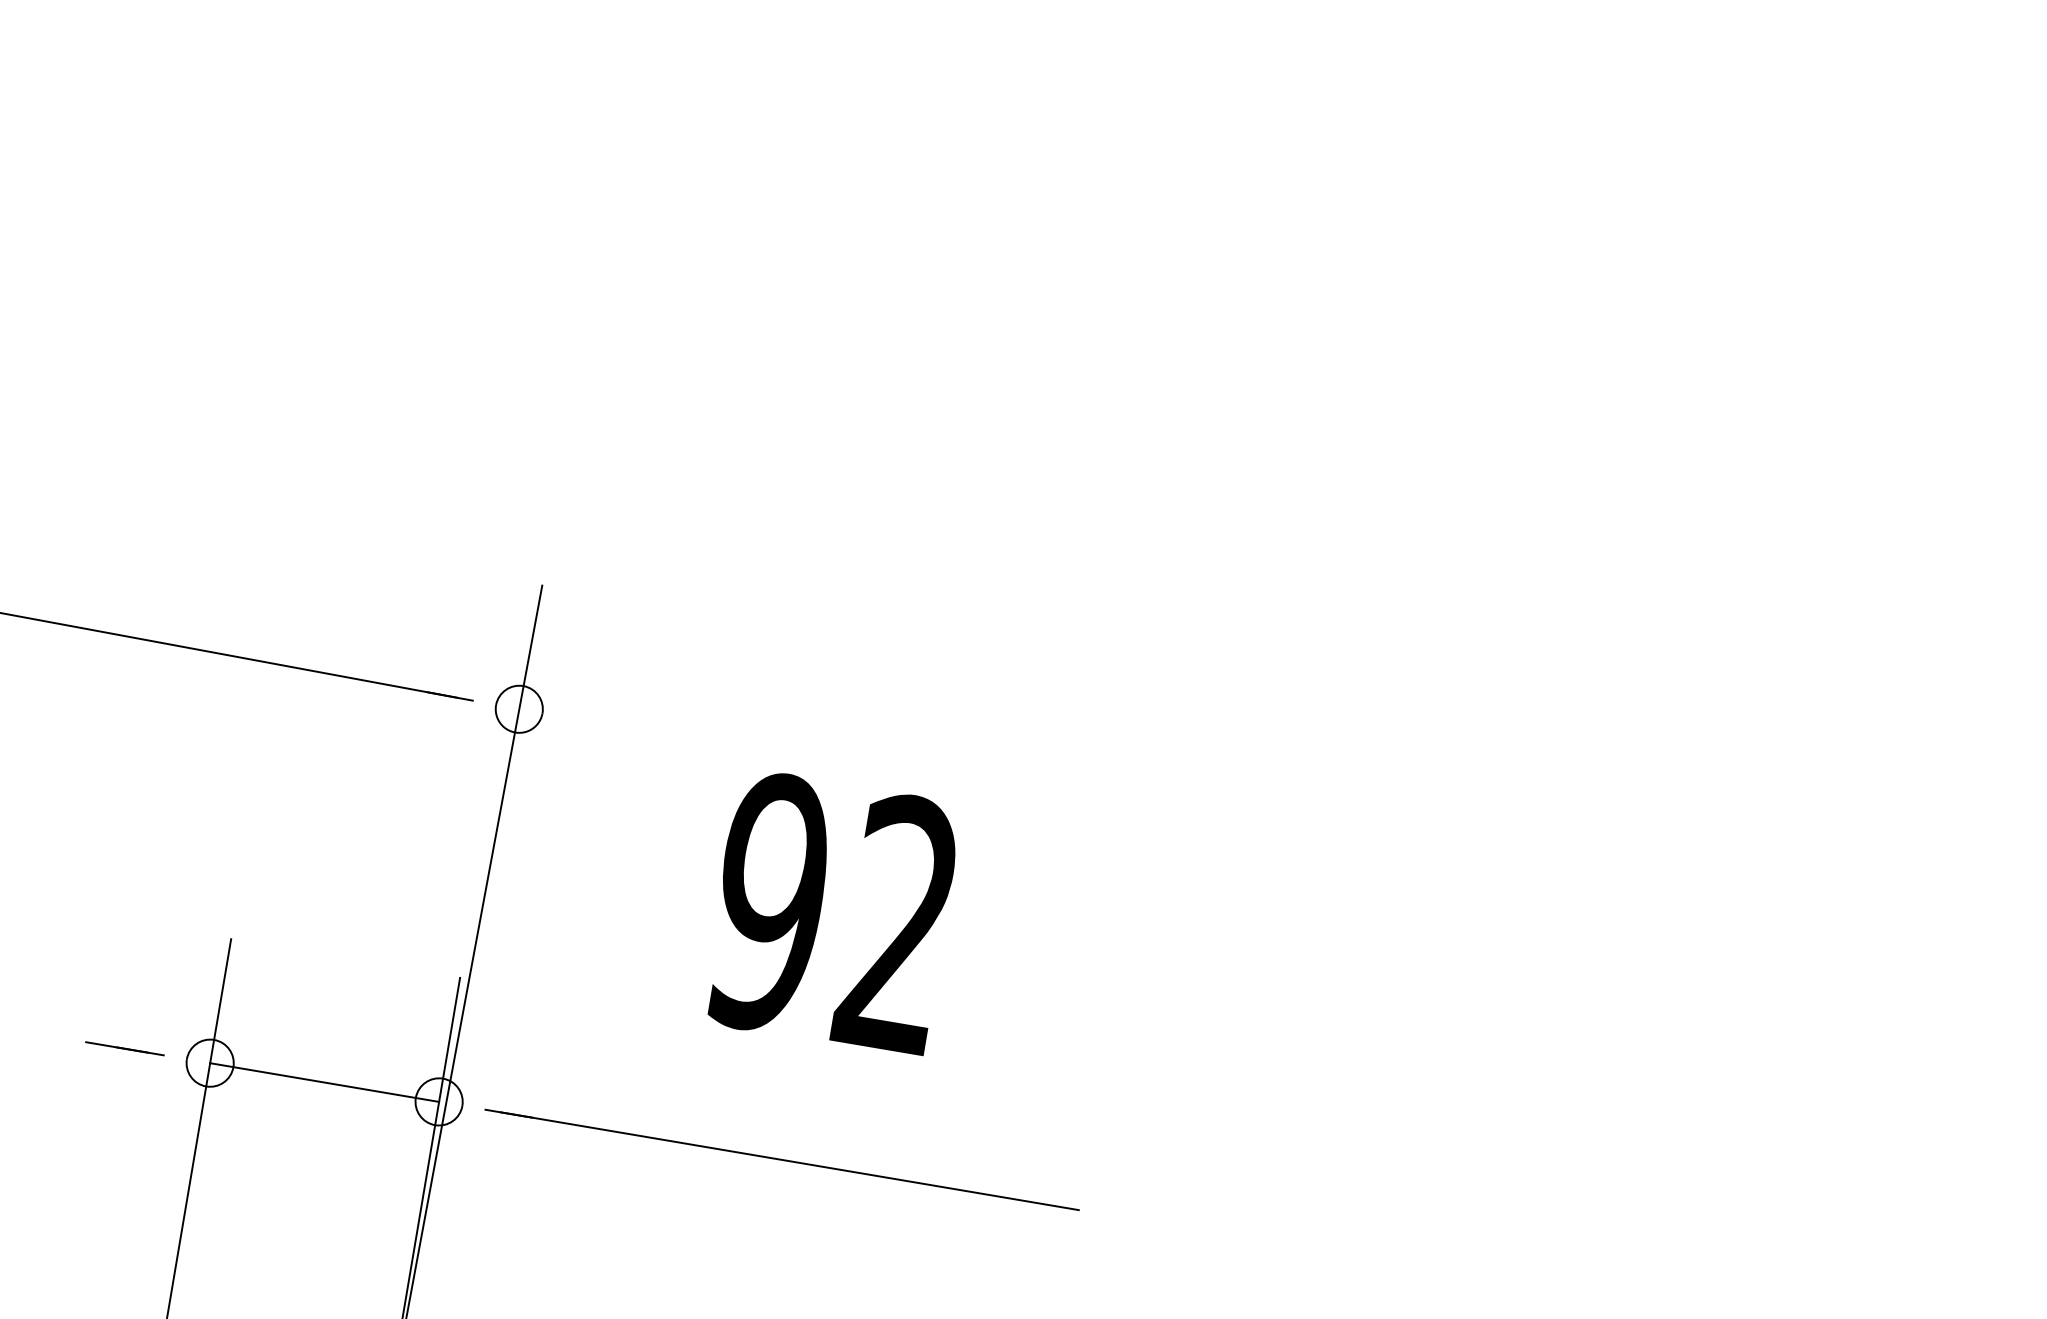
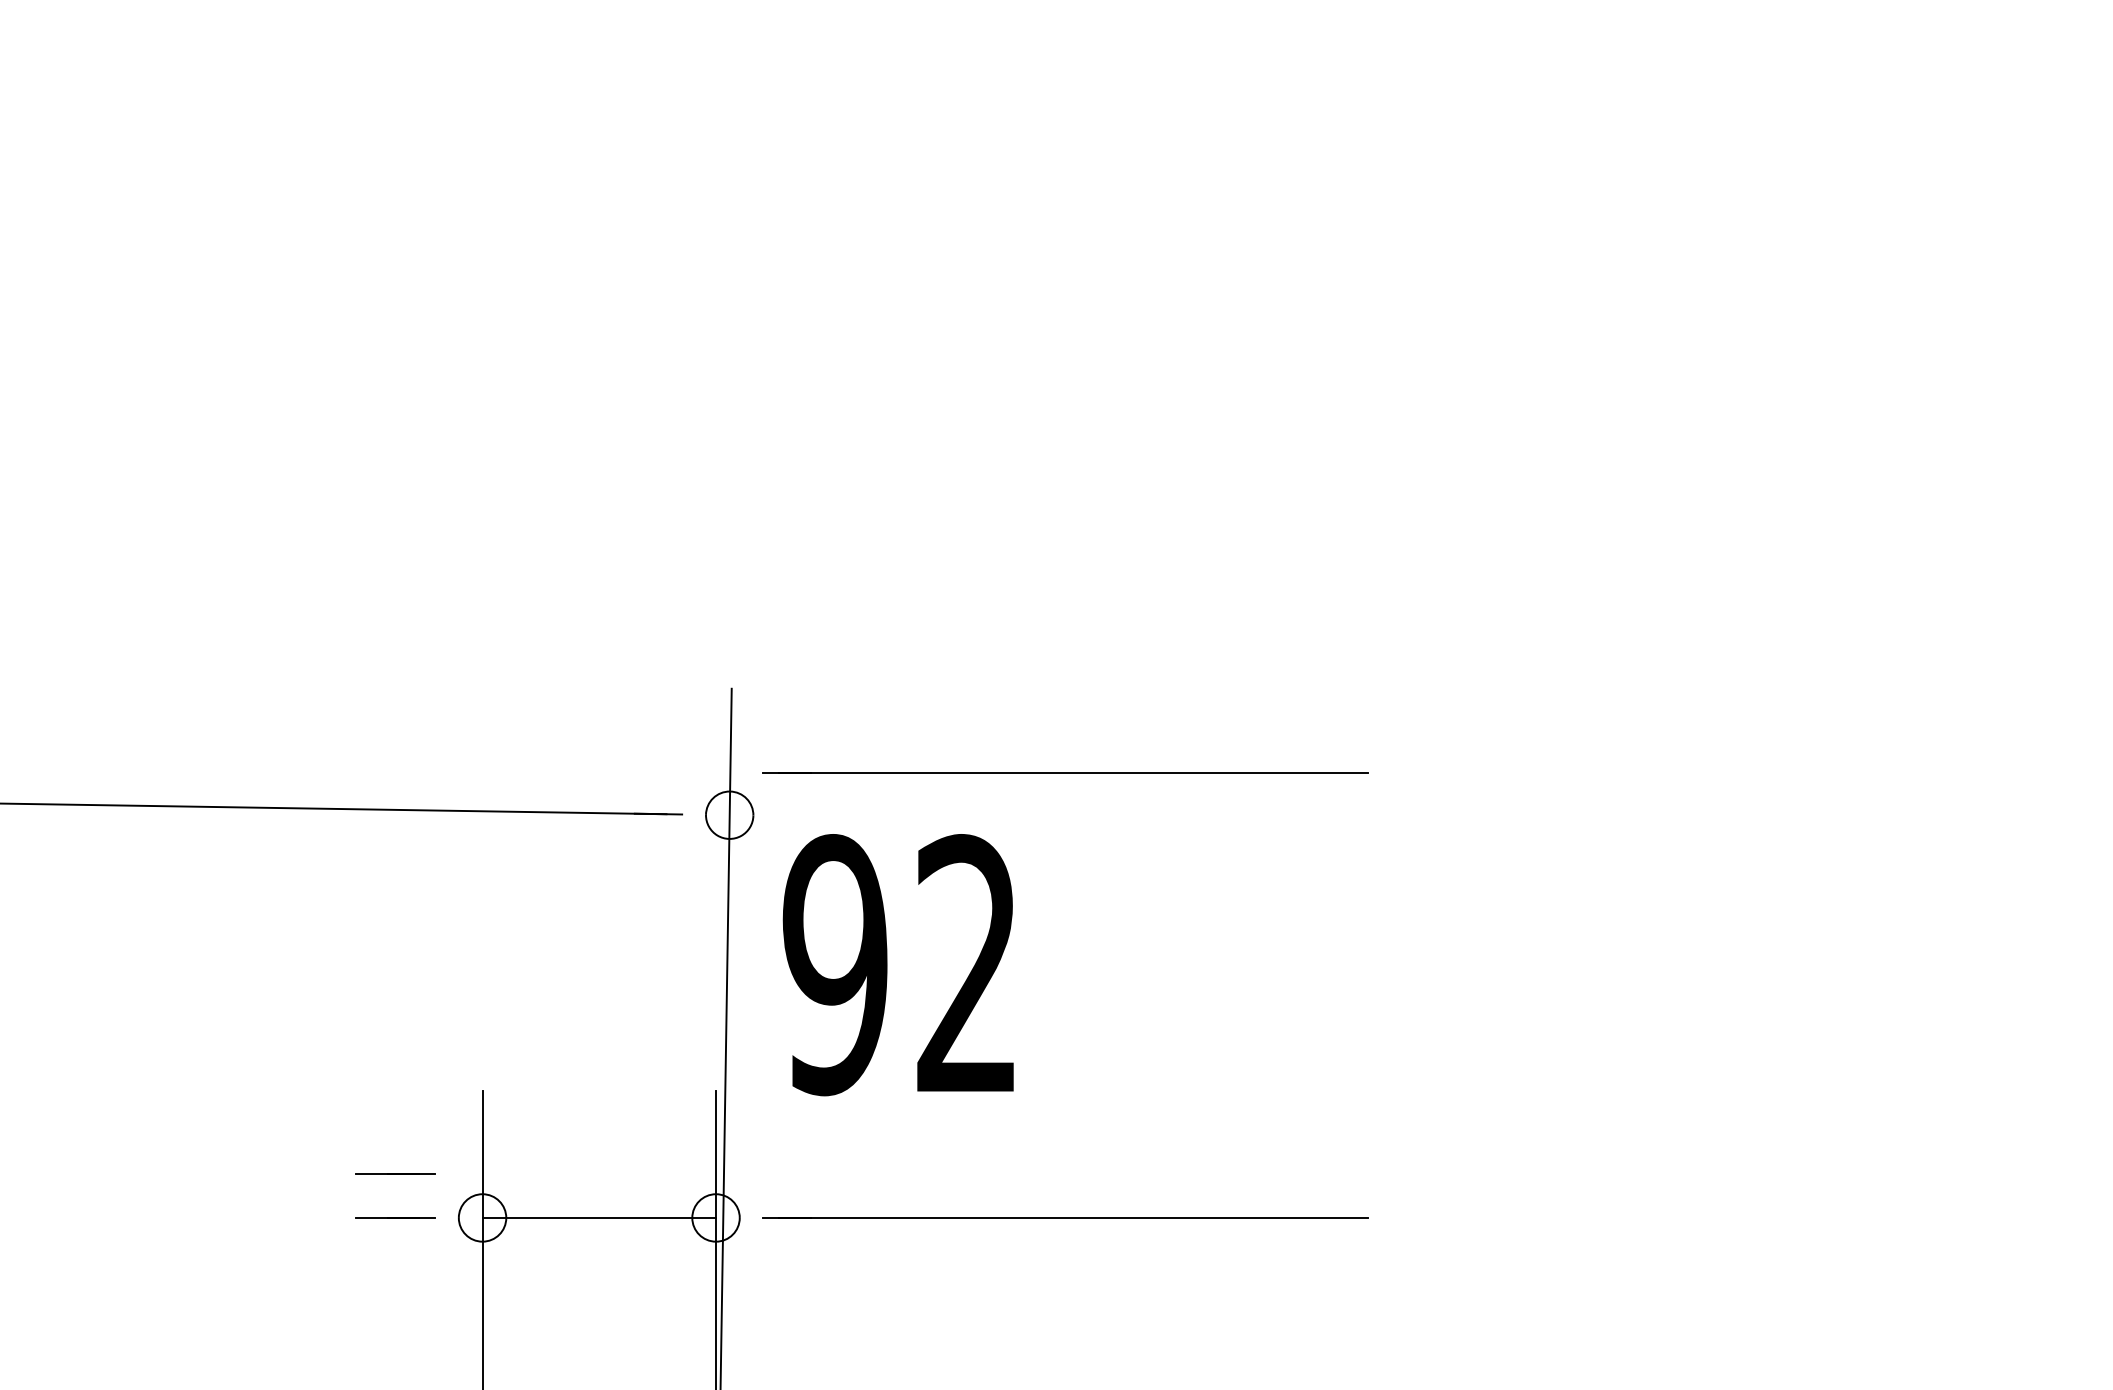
line: (855, 723) -> (1065, 772), added
text: (830, 913) -> (897, 965), moved
line: (132, 1005) -> (395, 1173), added

